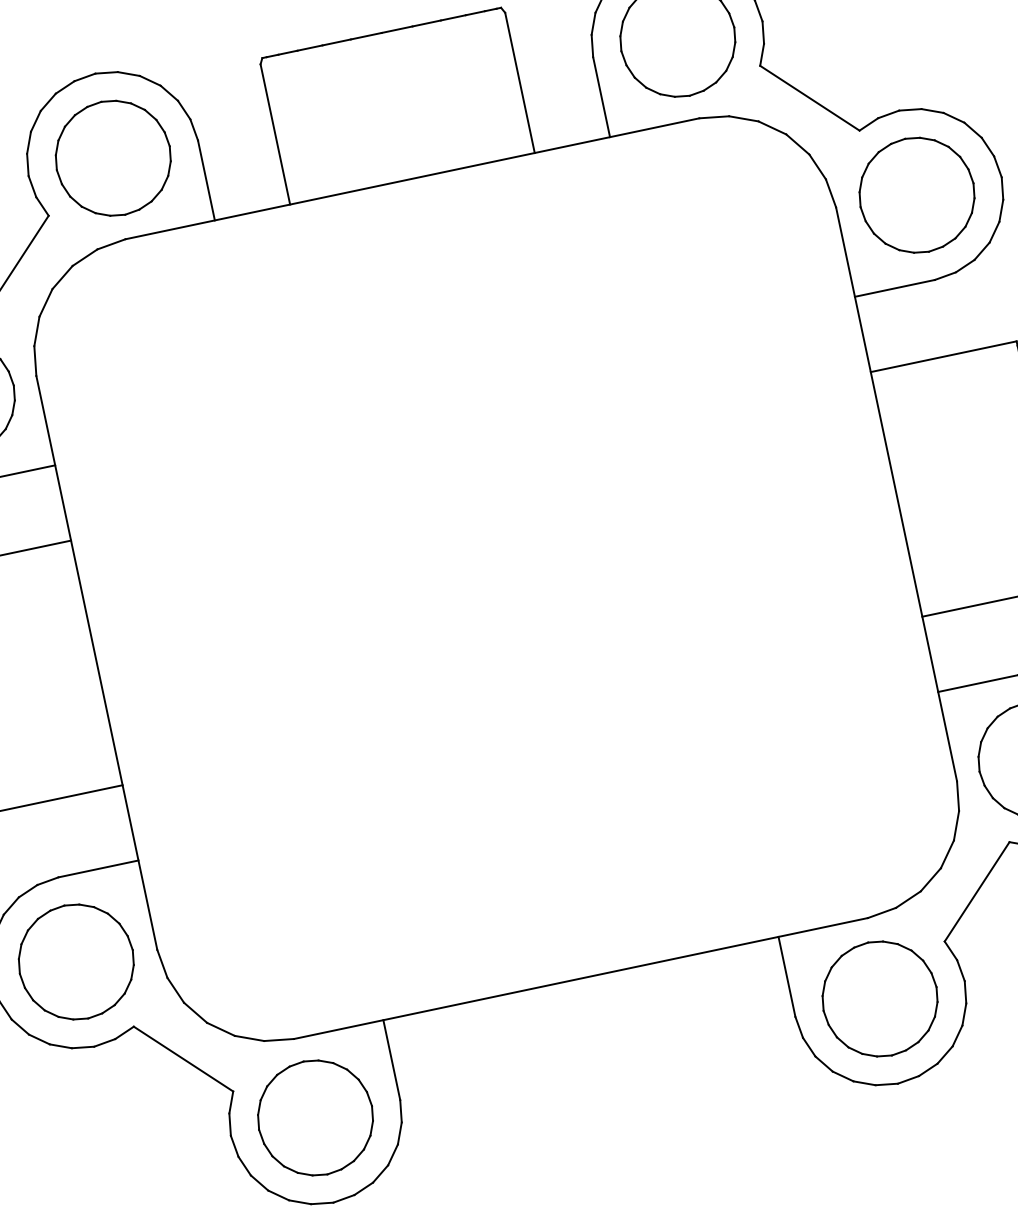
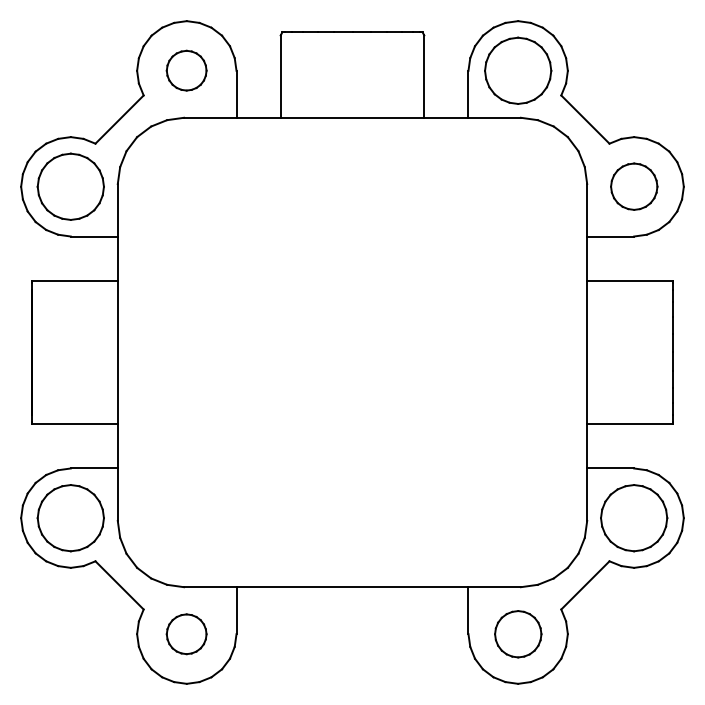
part: (112, 157) -> (186, 70), size x0.6
part: (917, 194) -> (634, 186), size x0.7
part: (880, 999) -> (518, 634), size x0.7
part: (315, 1118) -> (186, 634), size x0.6

